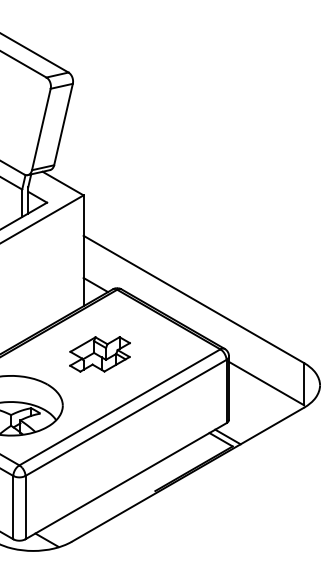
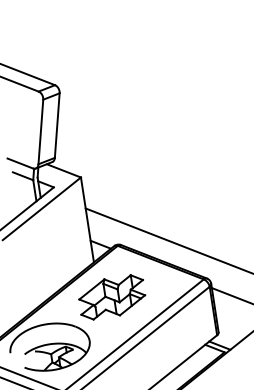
part: (99, 354) -> (111, 297), size x1.43

